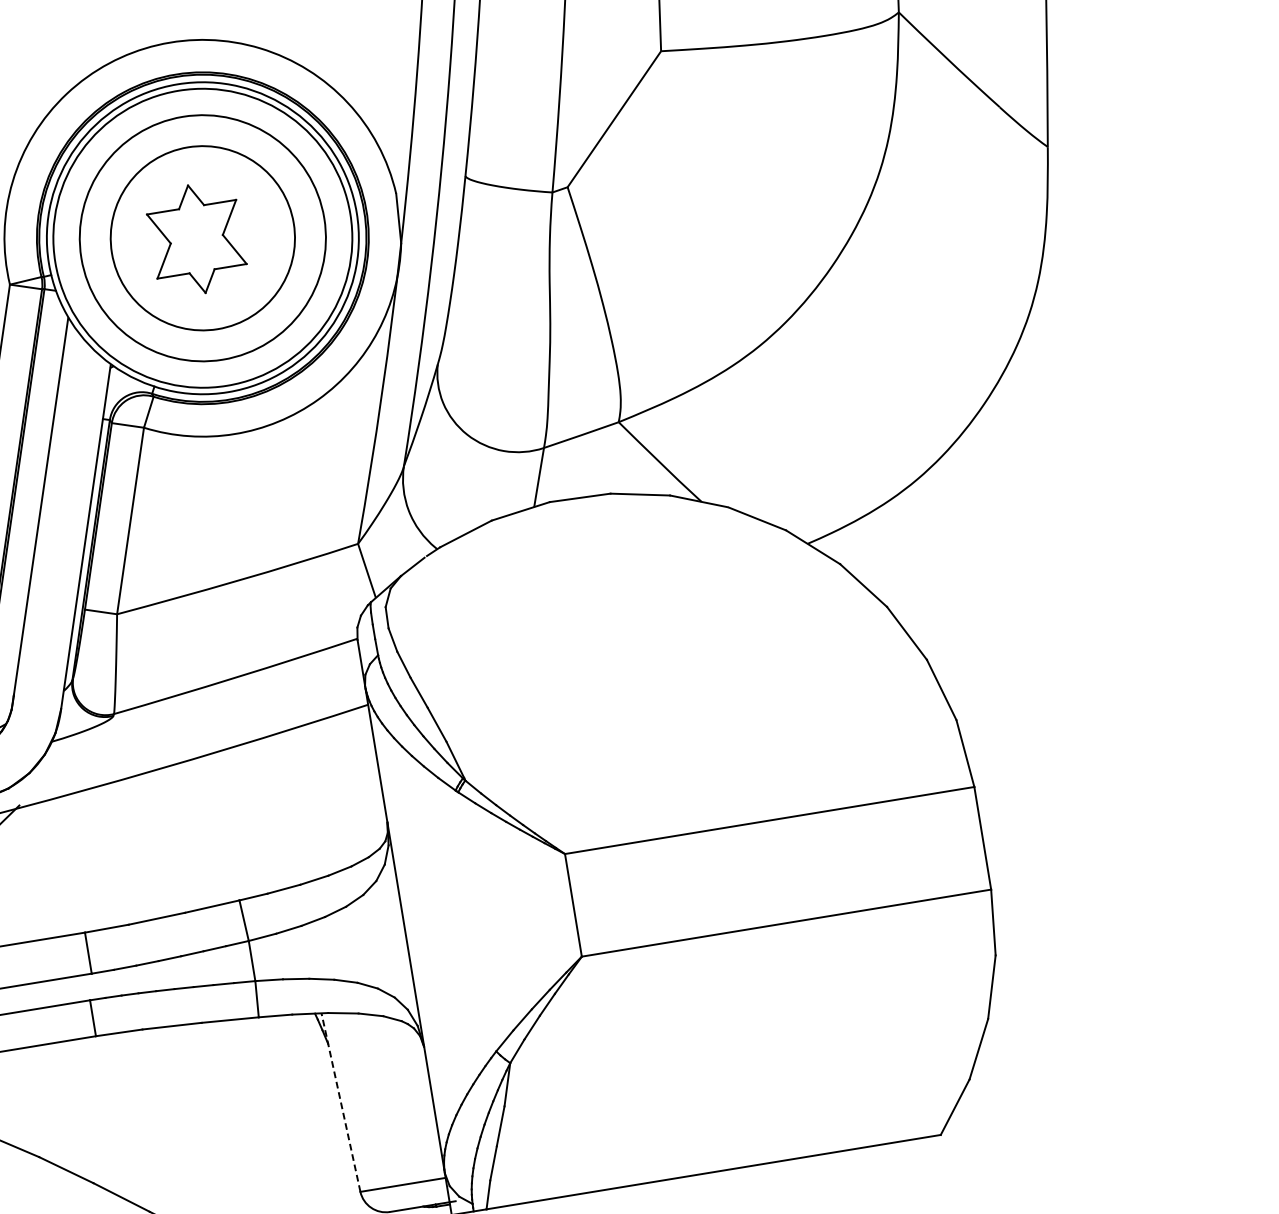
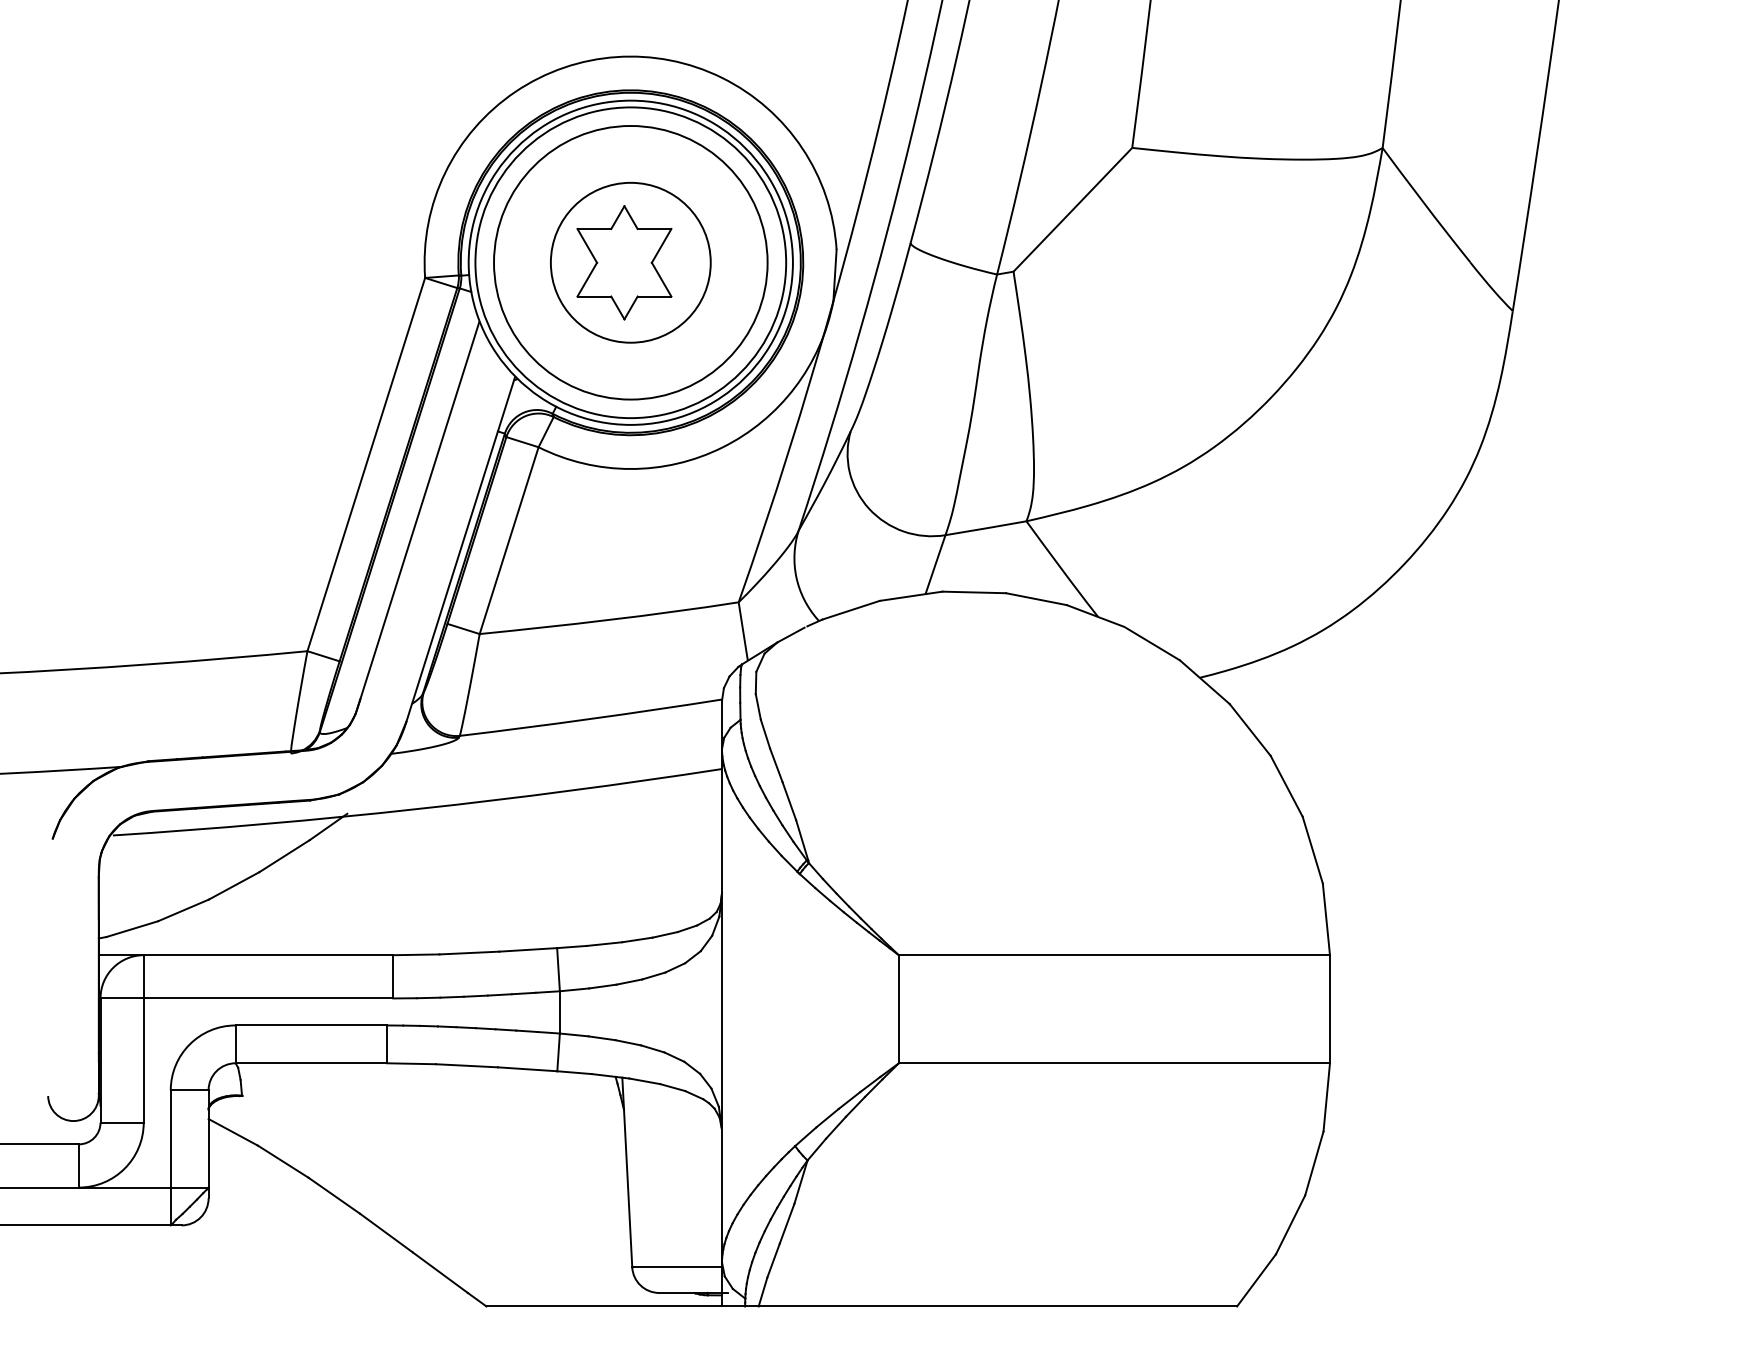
circle: (202, 238) -> (630, 262), size x0.62
circle: (202, 238) -> (630, 262), size x1.43
line: (341, 1102) -> (627, 1172), dashed -> solid

